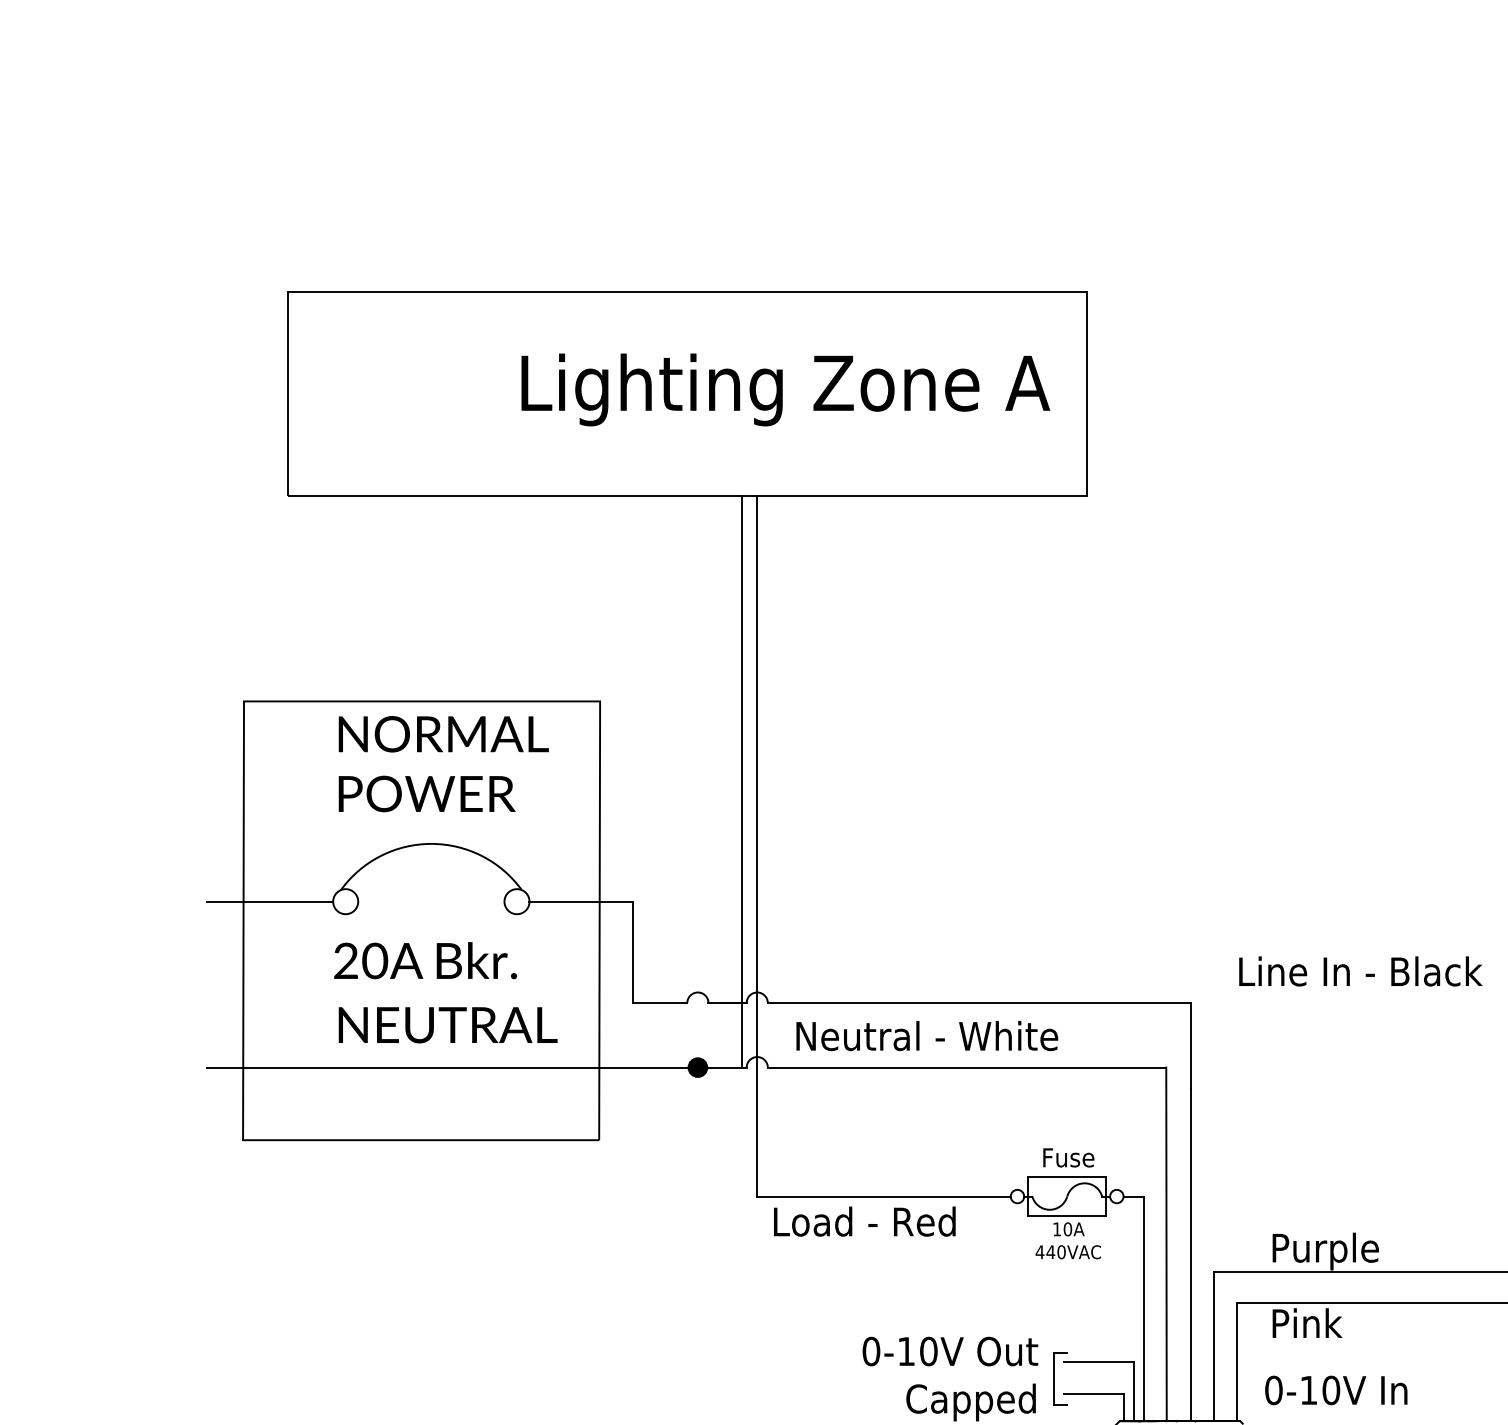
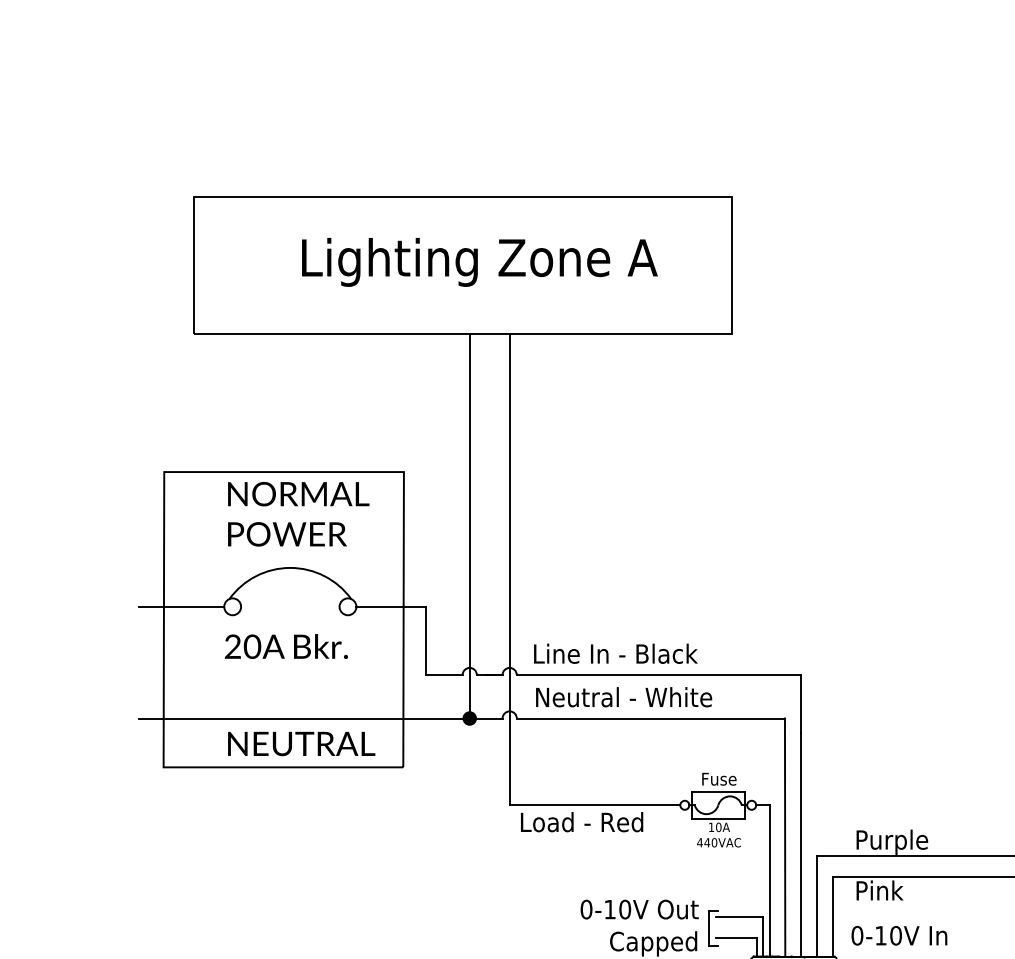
text: (785, 390) -> (479, 262), moved
line: (742, 780) -> (469, 525), moved
text: (1360, 971) -> (615, 653), moved
text: (447, 1024) -> (301, 743), moved

